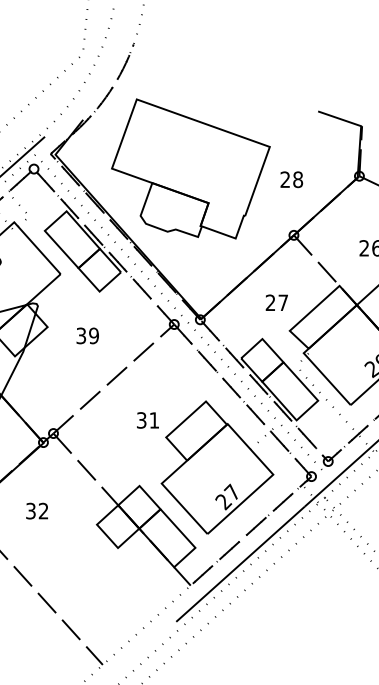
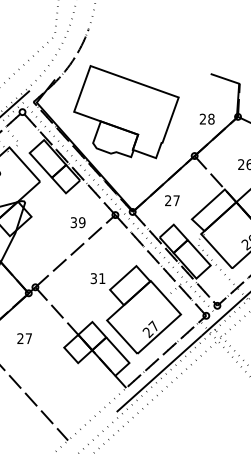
text: (290, 178) -> (206, 118), moved
text: (277, 302) -> (172, 200), moved
text: (86, 335) -> (77, 222), moved
text: (37, 510) -> (24, 338), 32 -> 27

